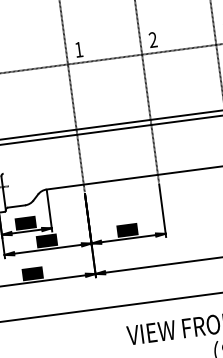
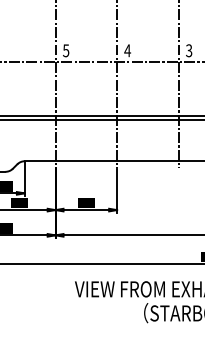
text: (152, 39) -> (127, 50), 2 -> 4
text: (79, 49) -> (66, 50), 1 -> 5

